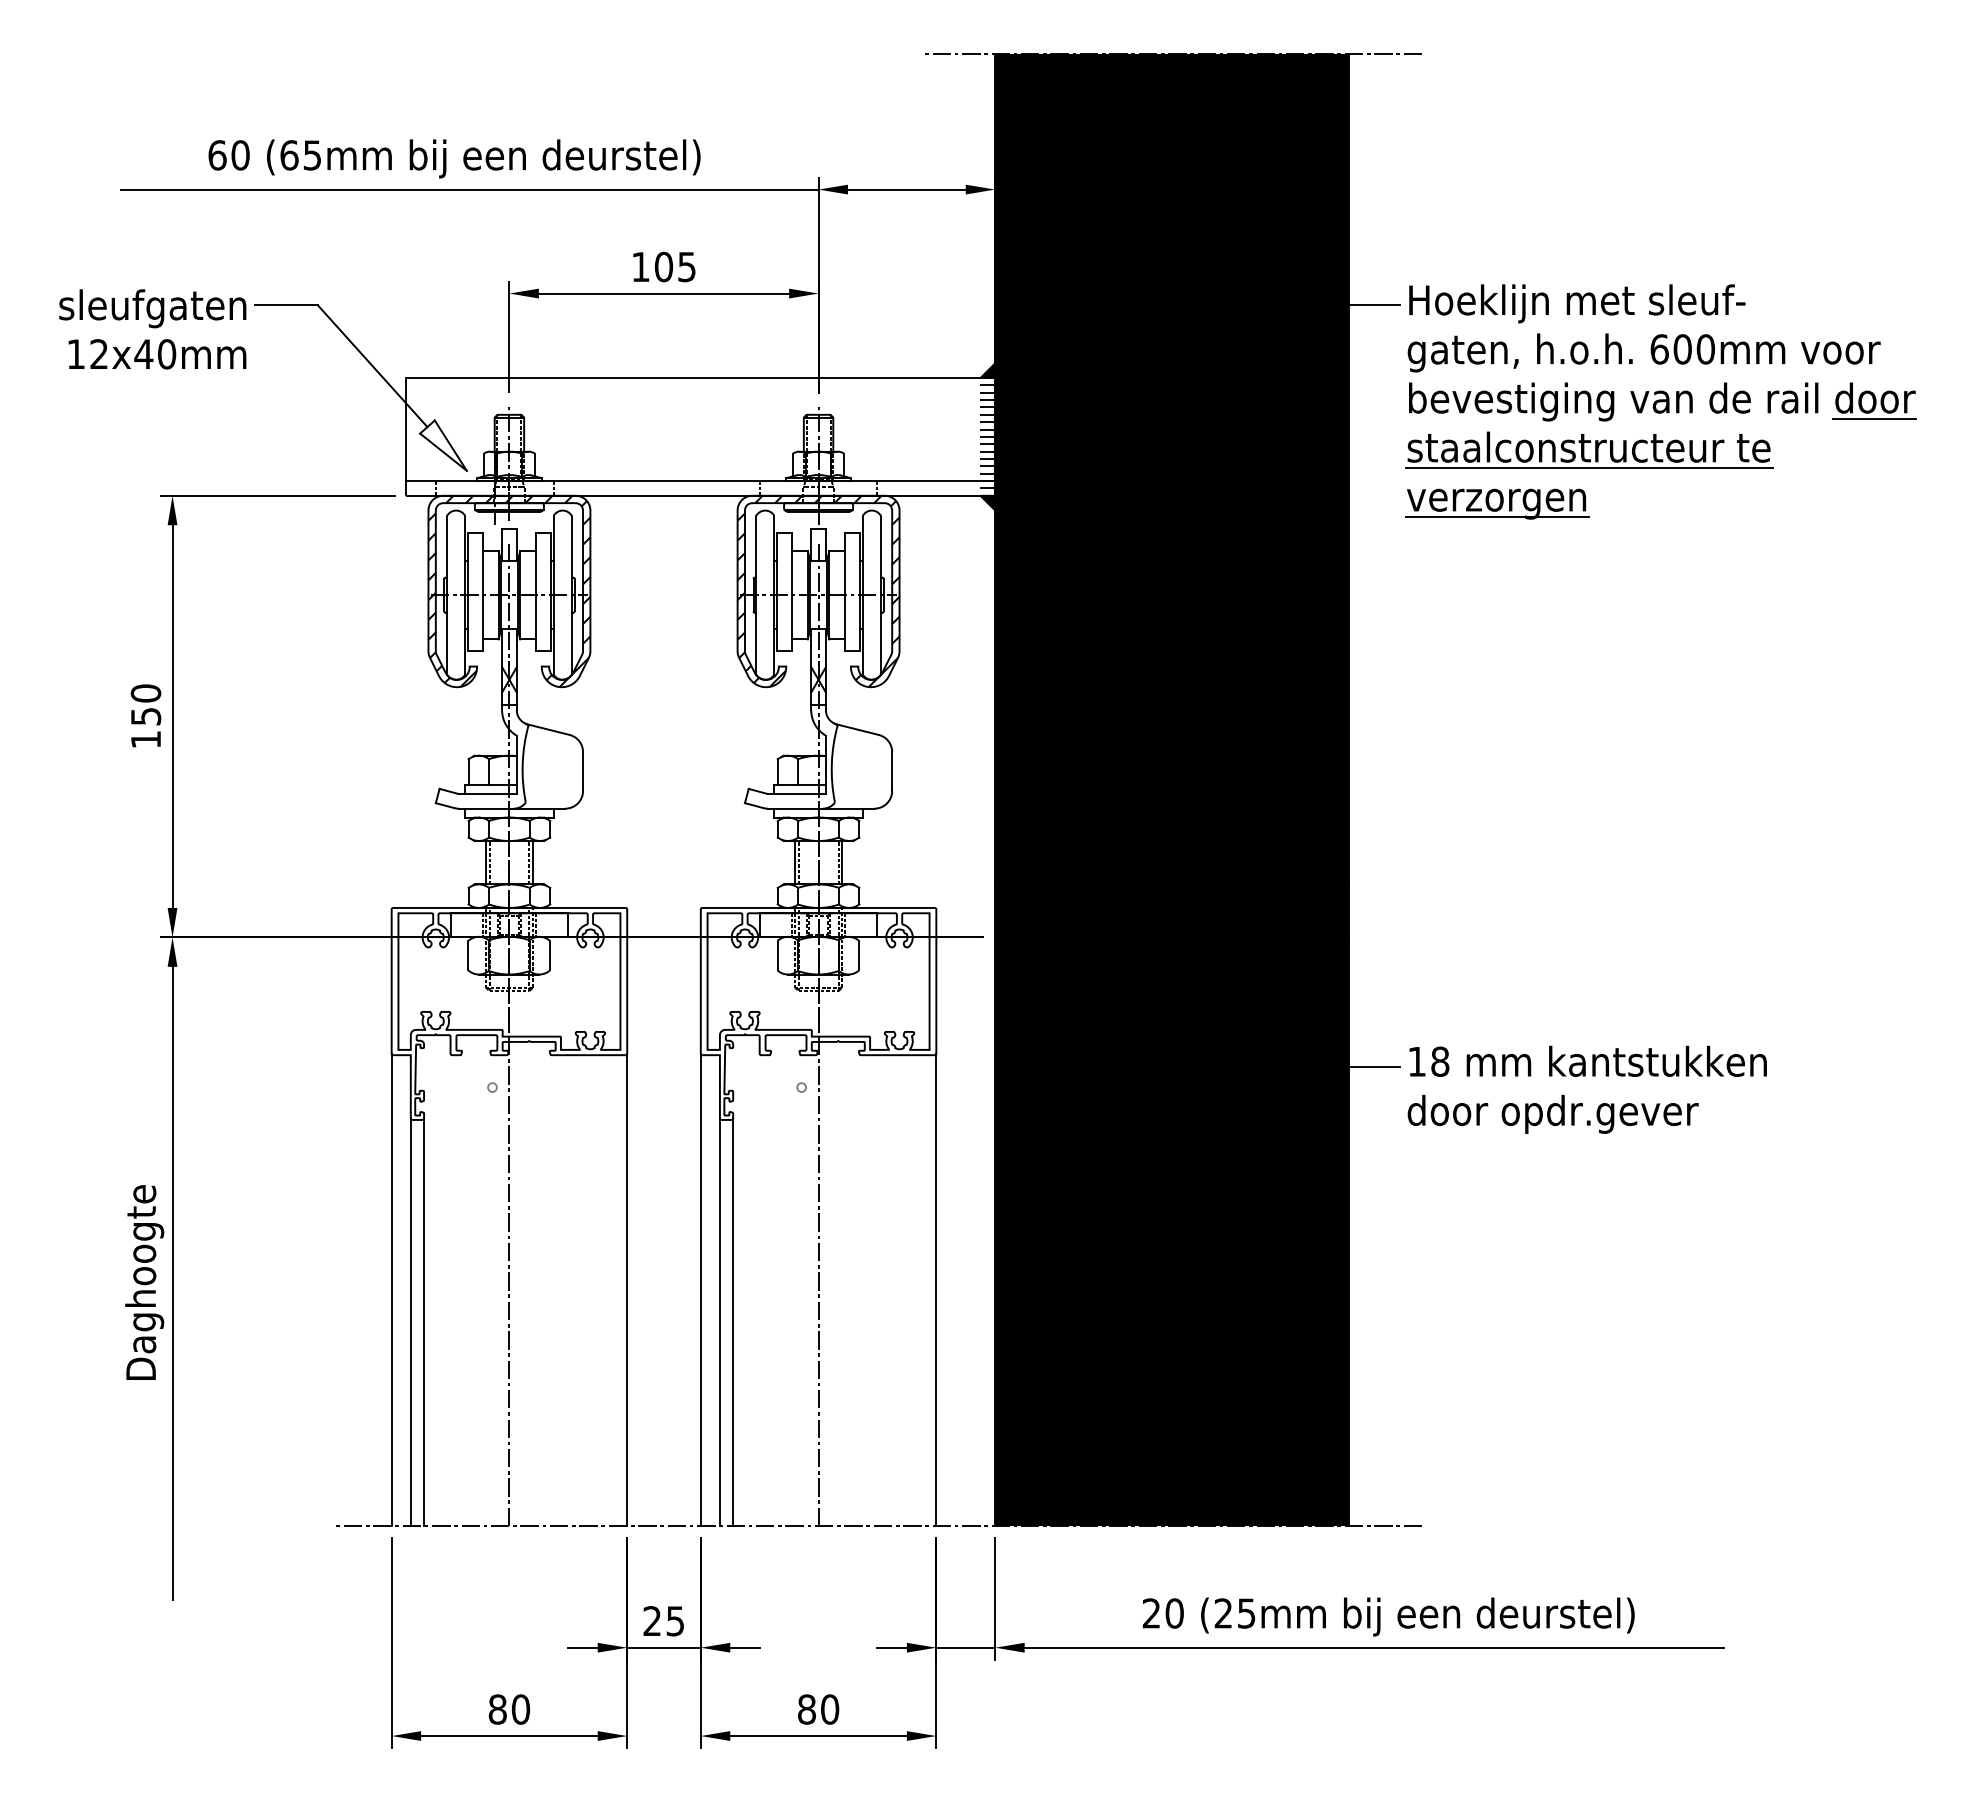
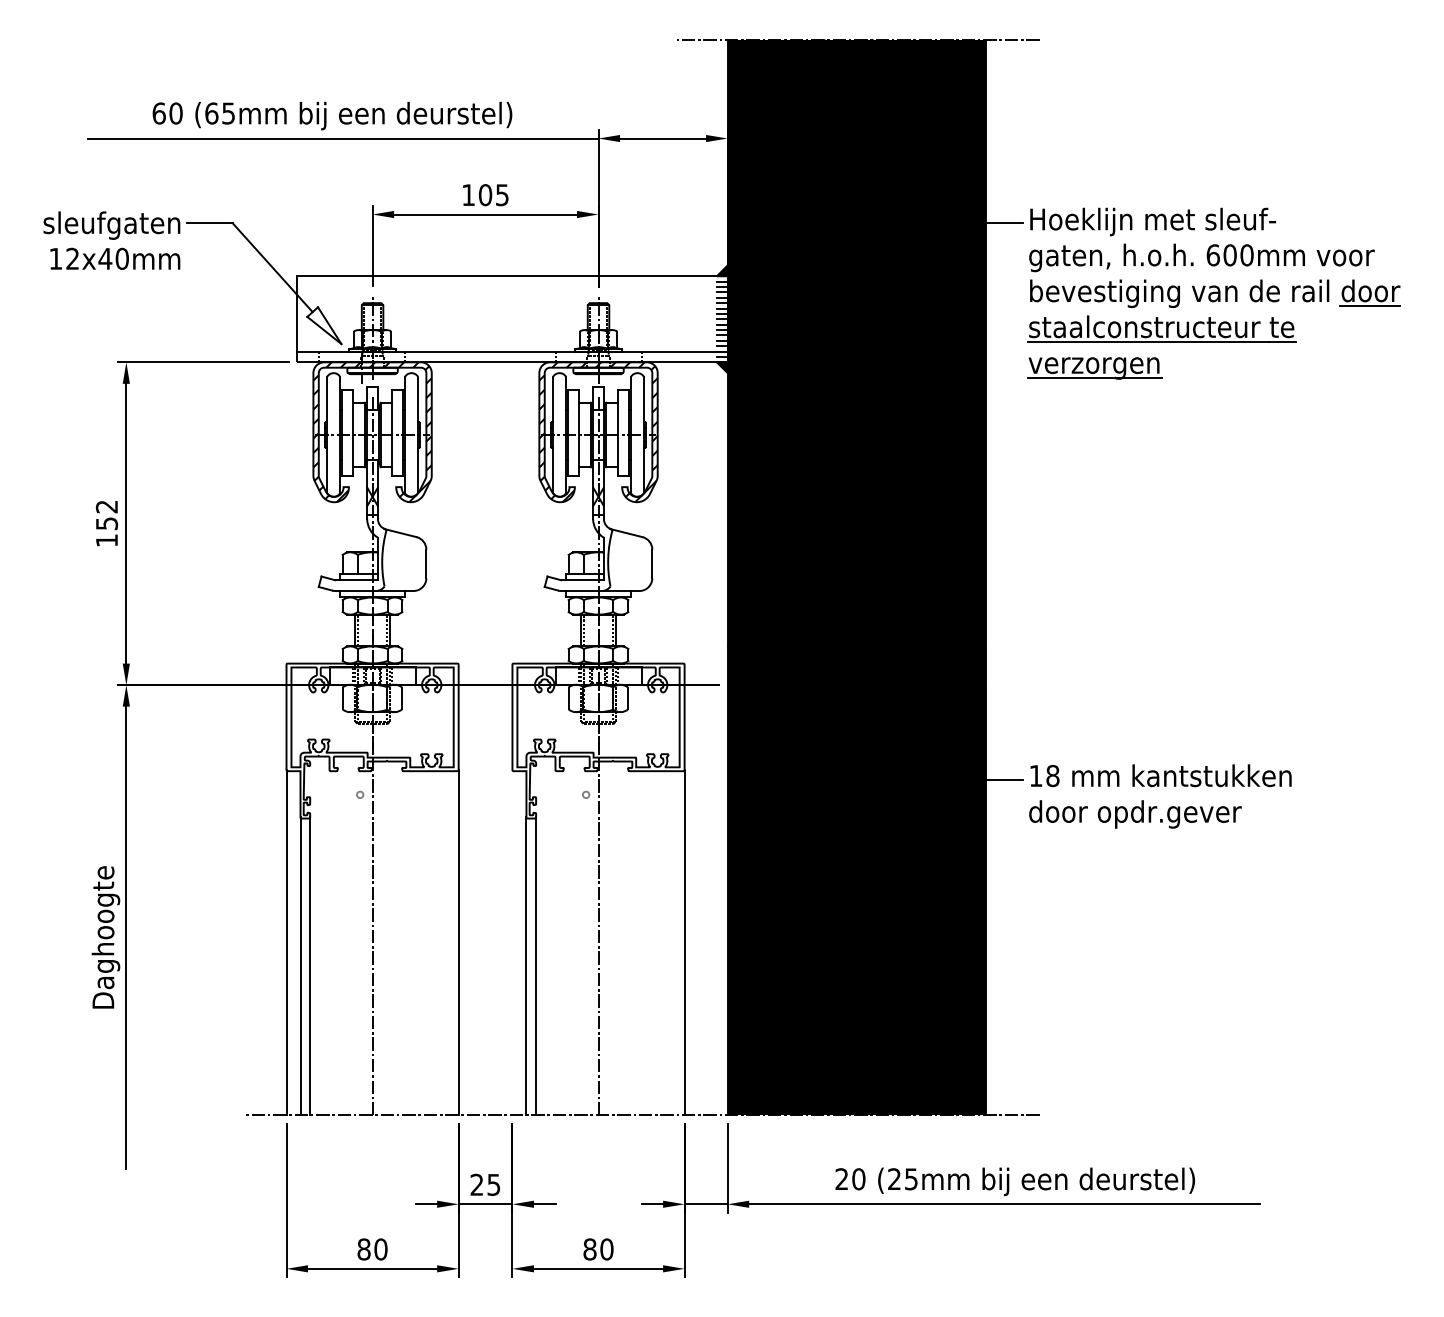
text: (145, 693) -> (106, 506), 150 -> 152
line: (700, 1289) -> (512, 942), removed

